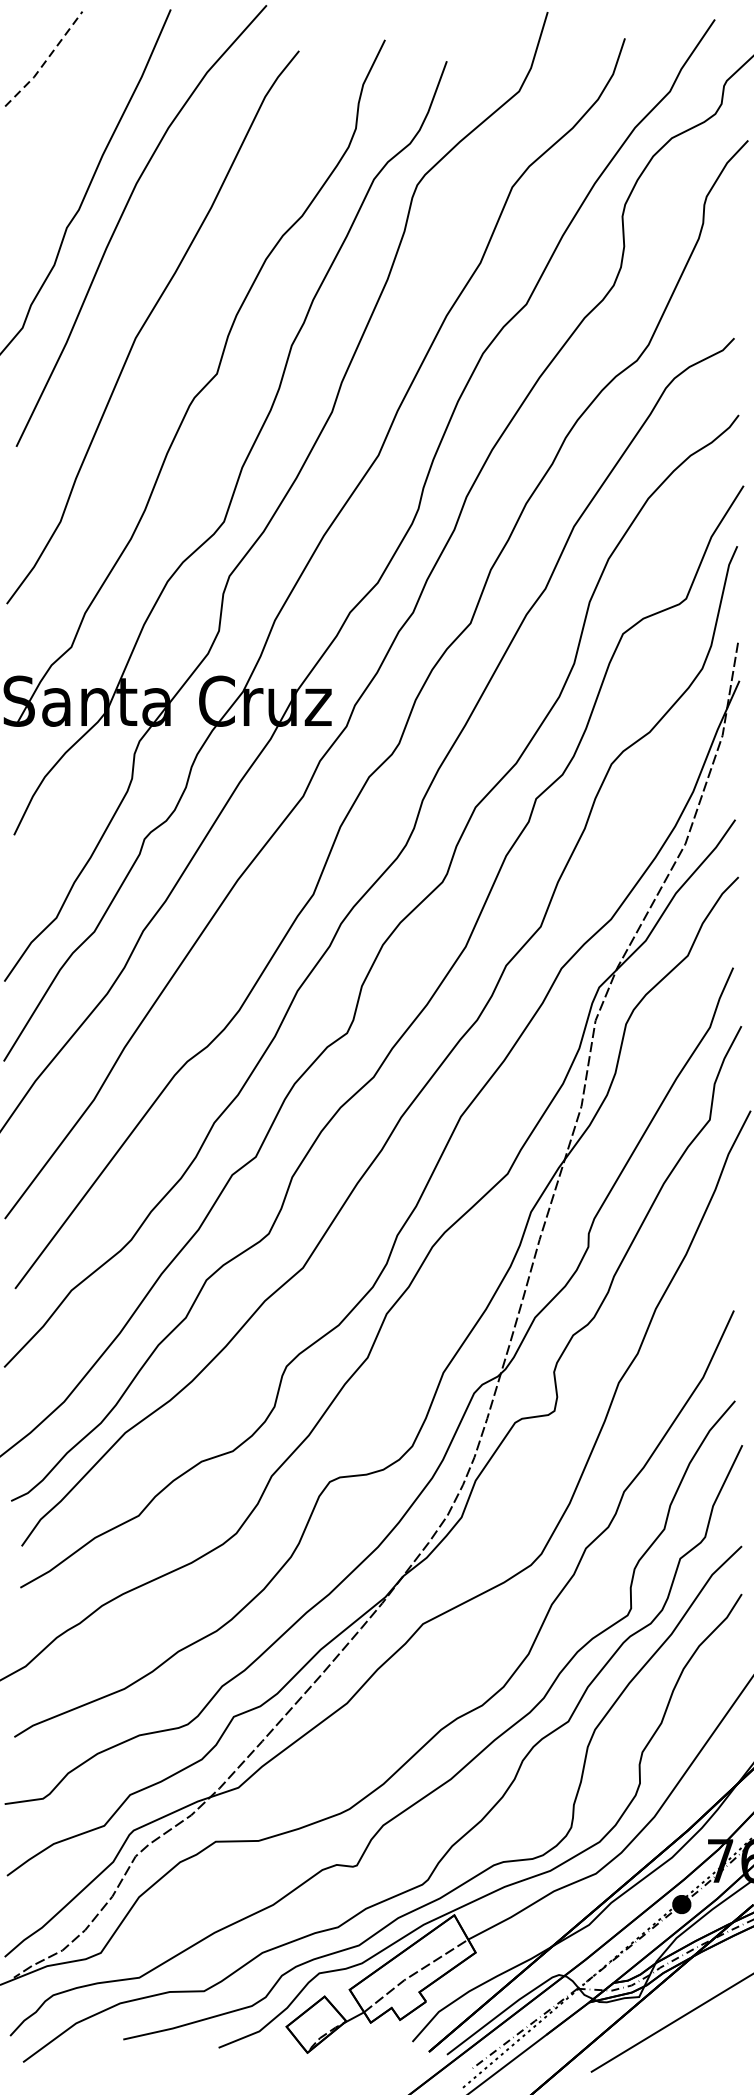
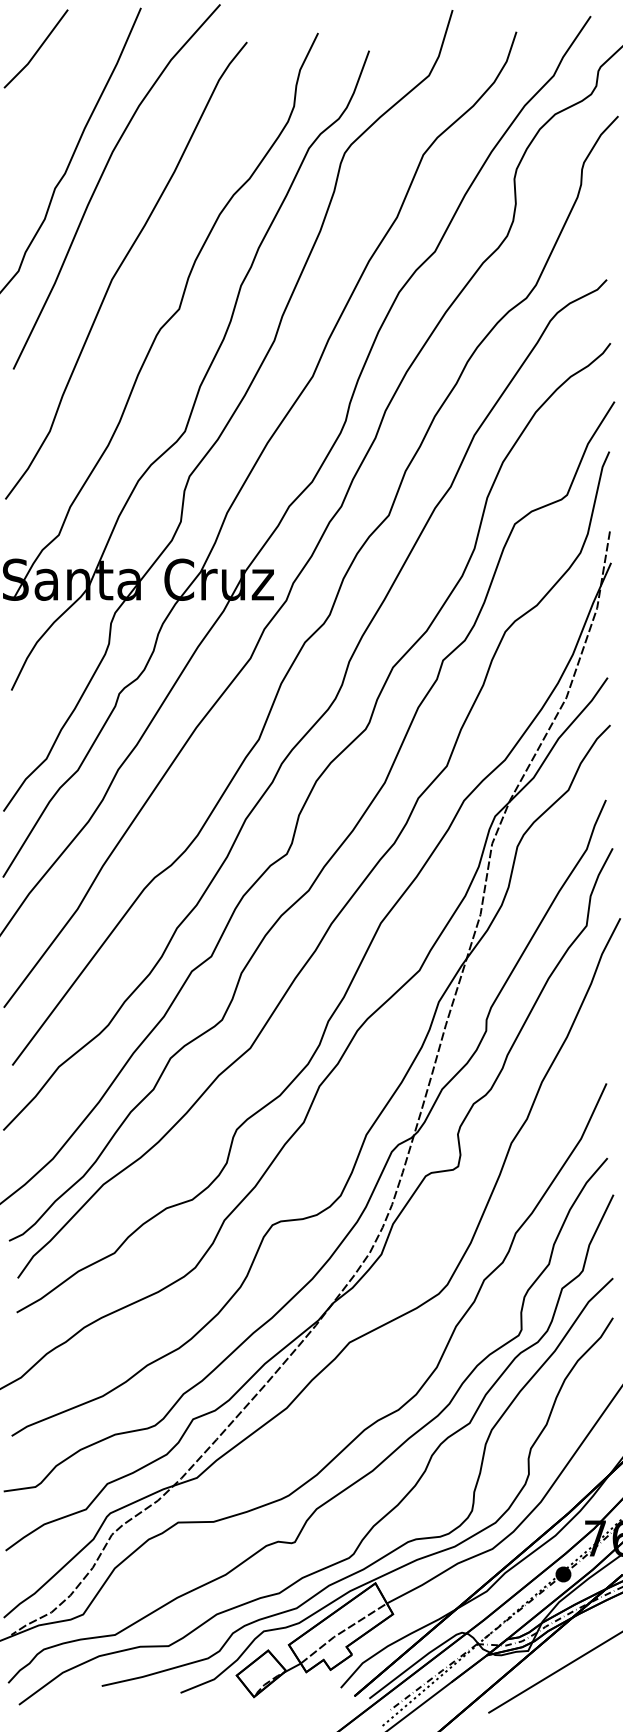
line: (45, 60) -> (37, 50), dashed -> solid

